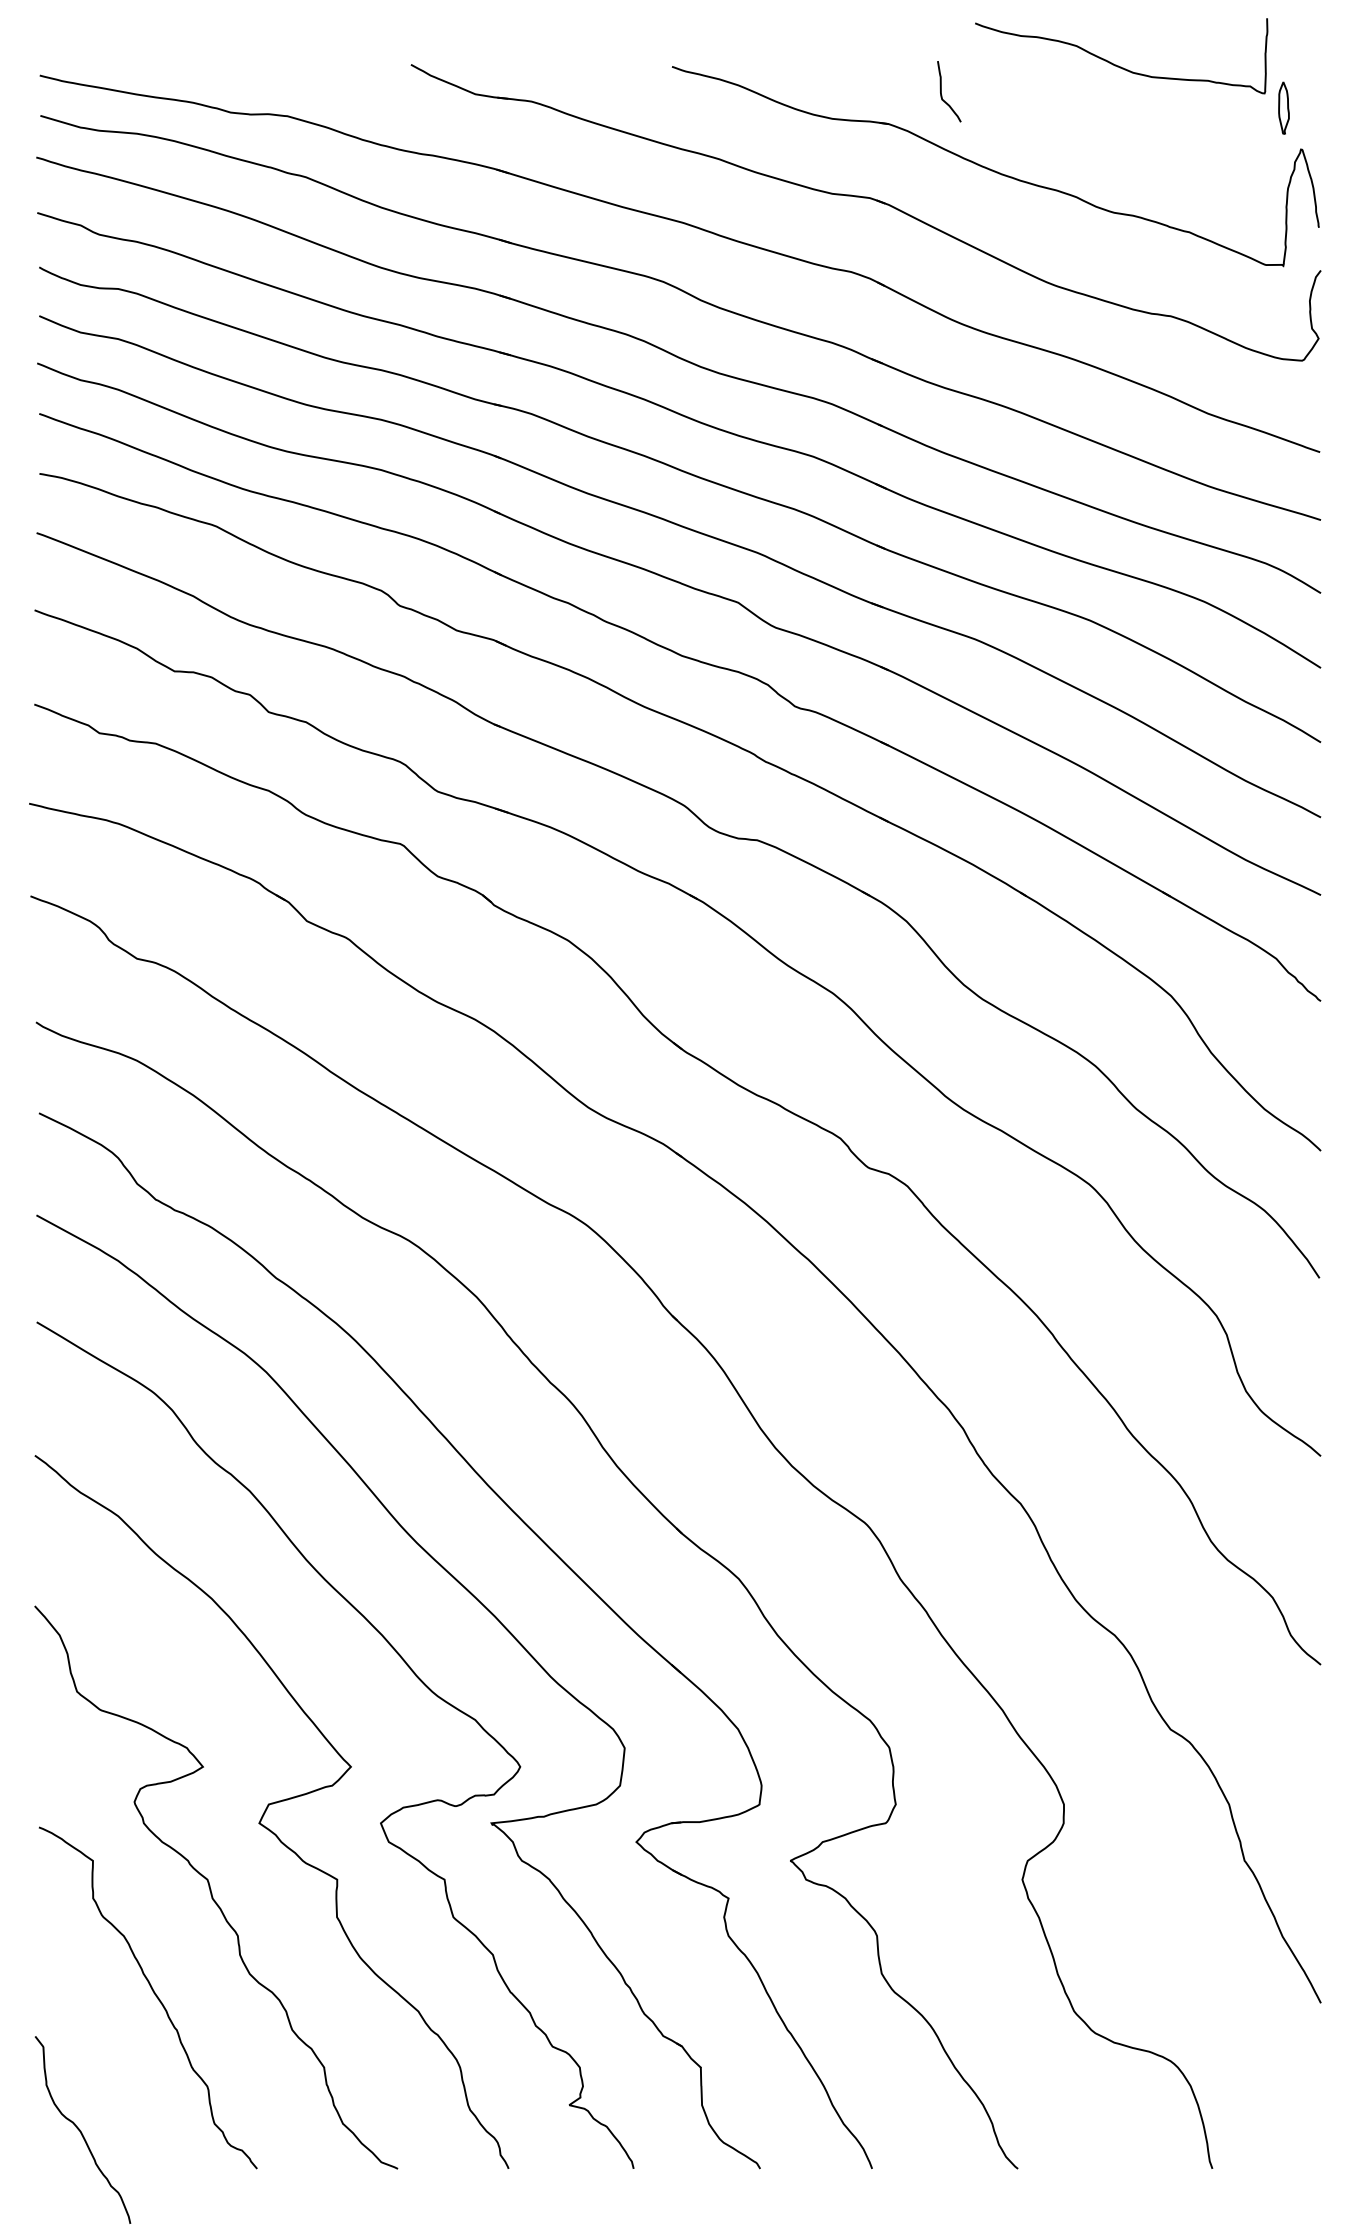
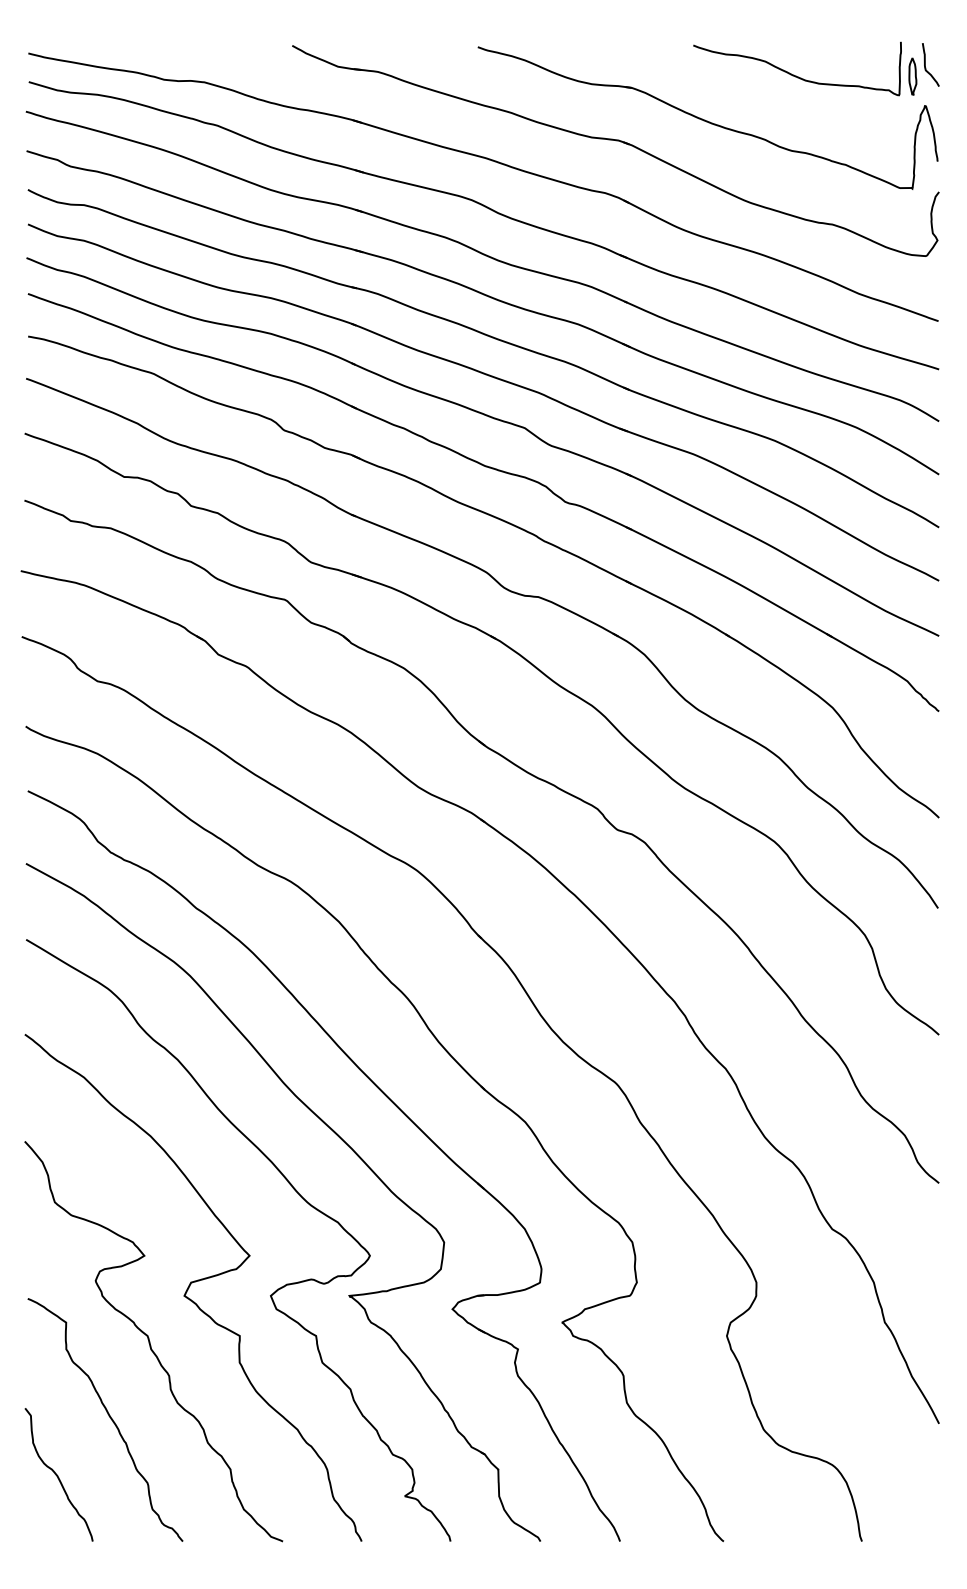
curve: (1116, 64) -> (793, 74), moved
curve: (941, 91) -> (925, 64), moved
curve: (80, 2129) -> (57, 1474), moved

